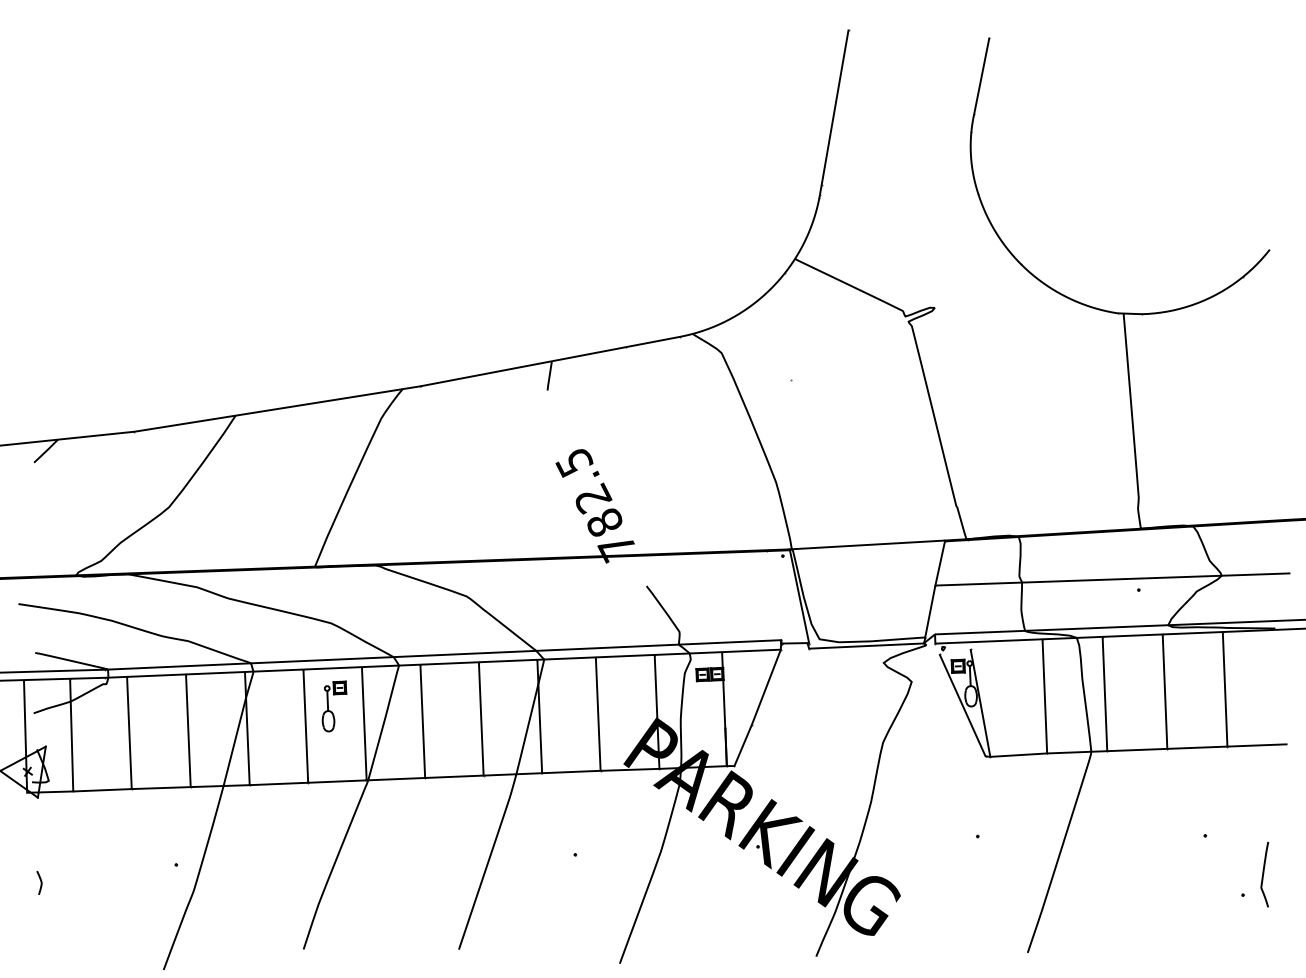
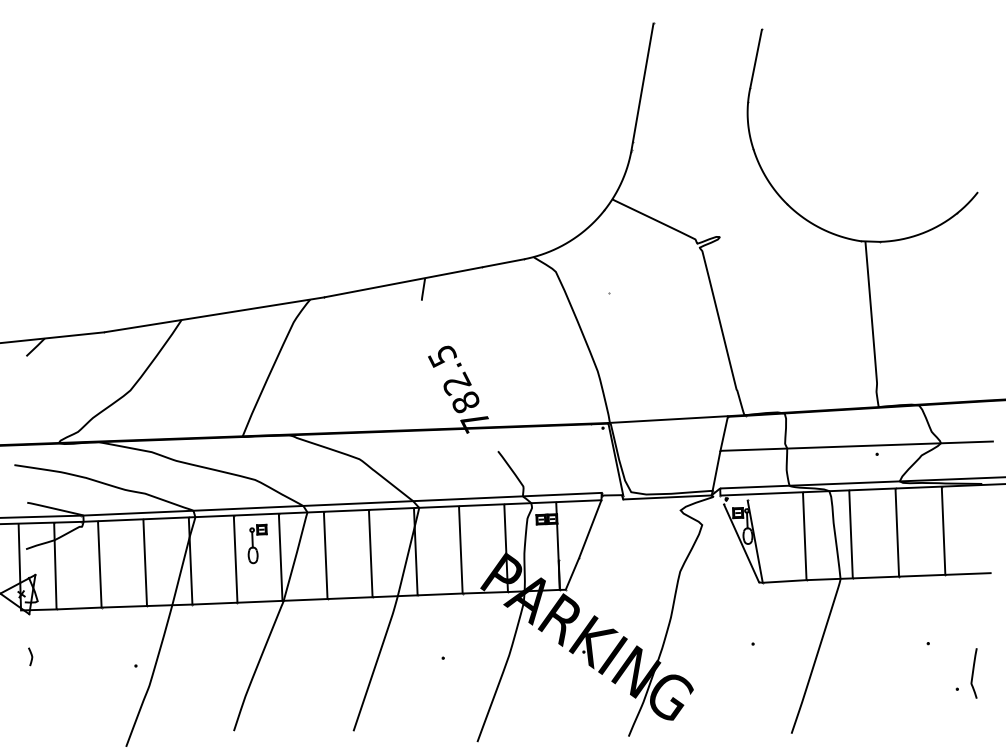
curve: (40, 882) -> (31, 656), moved

